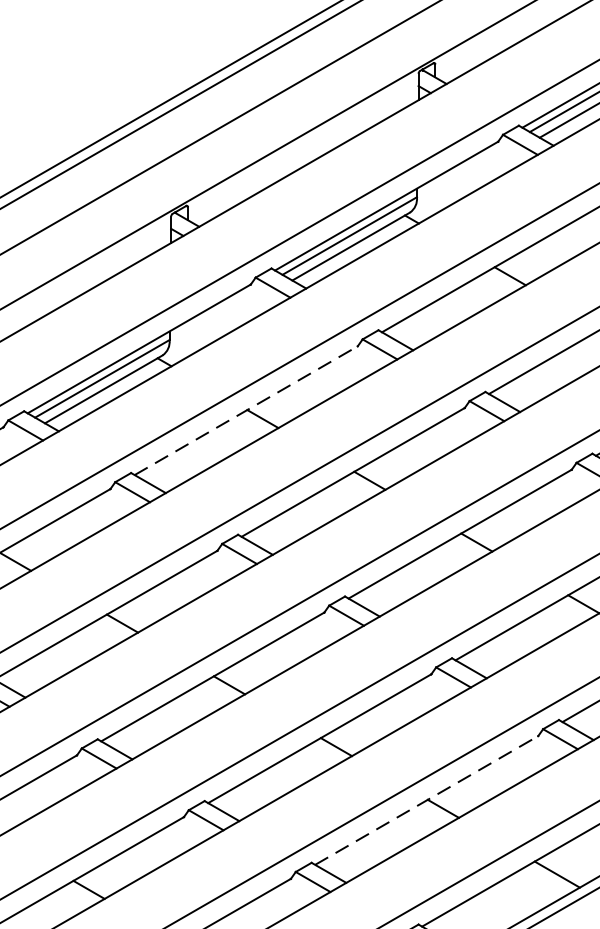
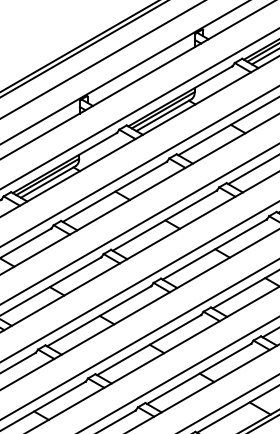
line: (247, 409) -> (115, 191), dashed -> solid
line: (427, 799) -> (199, 373), dashed -> solid

